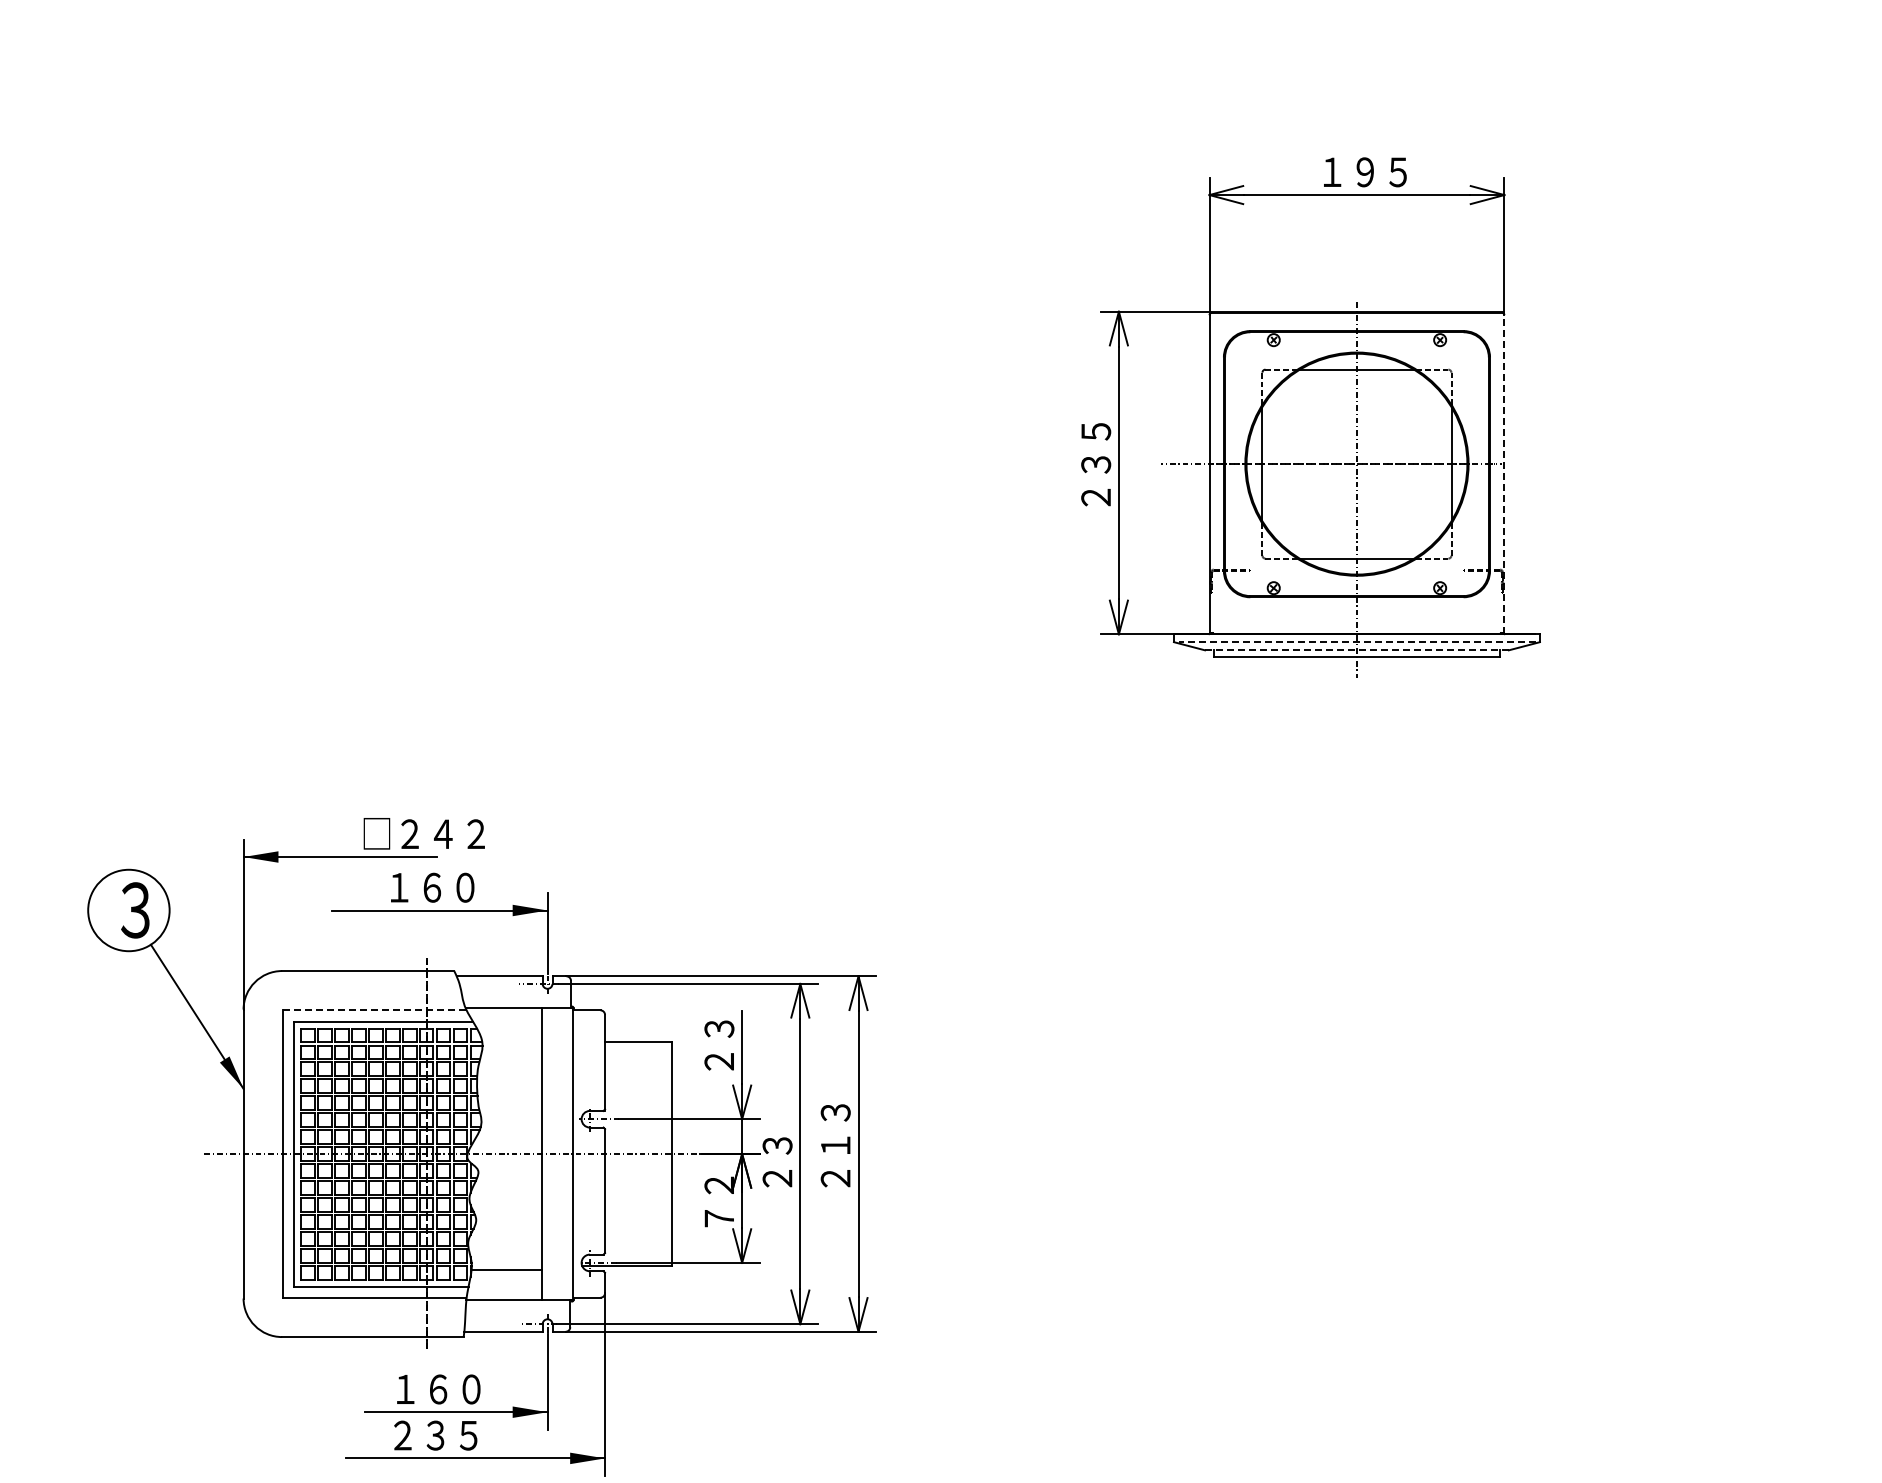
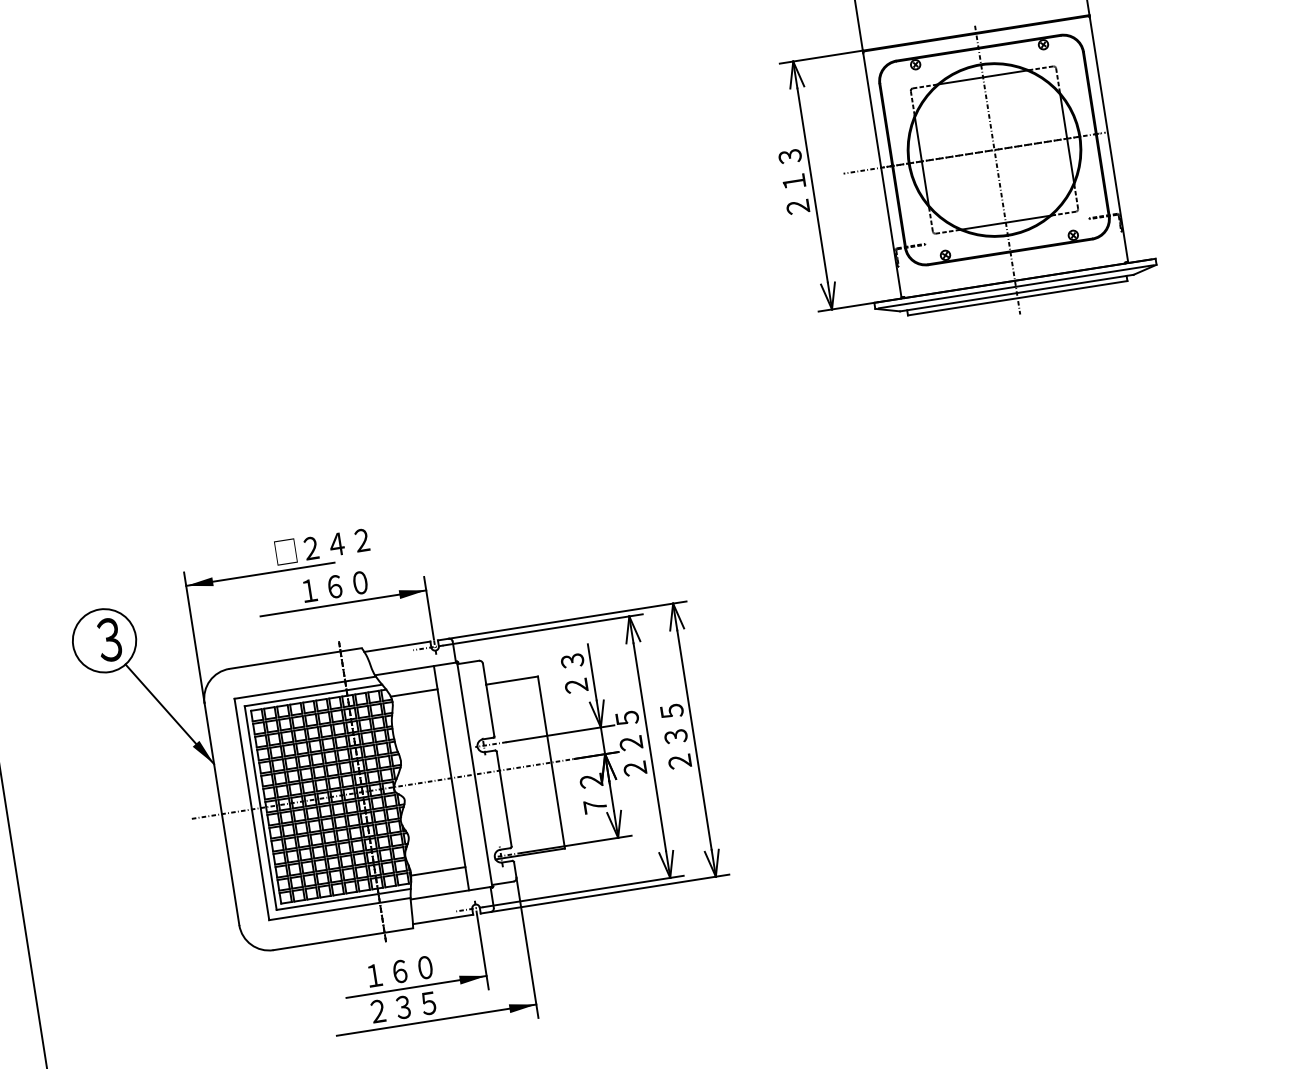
text: (1096, 448) -> (792, 169), ２３５ -> ２１３
line: (1504, 473) -> (1109, 139), dashed -> solid
line: (1357, 642) -> (1016, 287), dashed -> solid
line: (1356, 650) -> (1016, 293), dashed -> solid
line: (374, 1010) -> (305, 688), dashed -> solid
line: (511, 1038) -> (413, 693), added
text: (777, 1129) -> (629, 731), ２３ -> ２２５
text: (835, 1129) -> (673, 724), ２１３ -> ２３５

